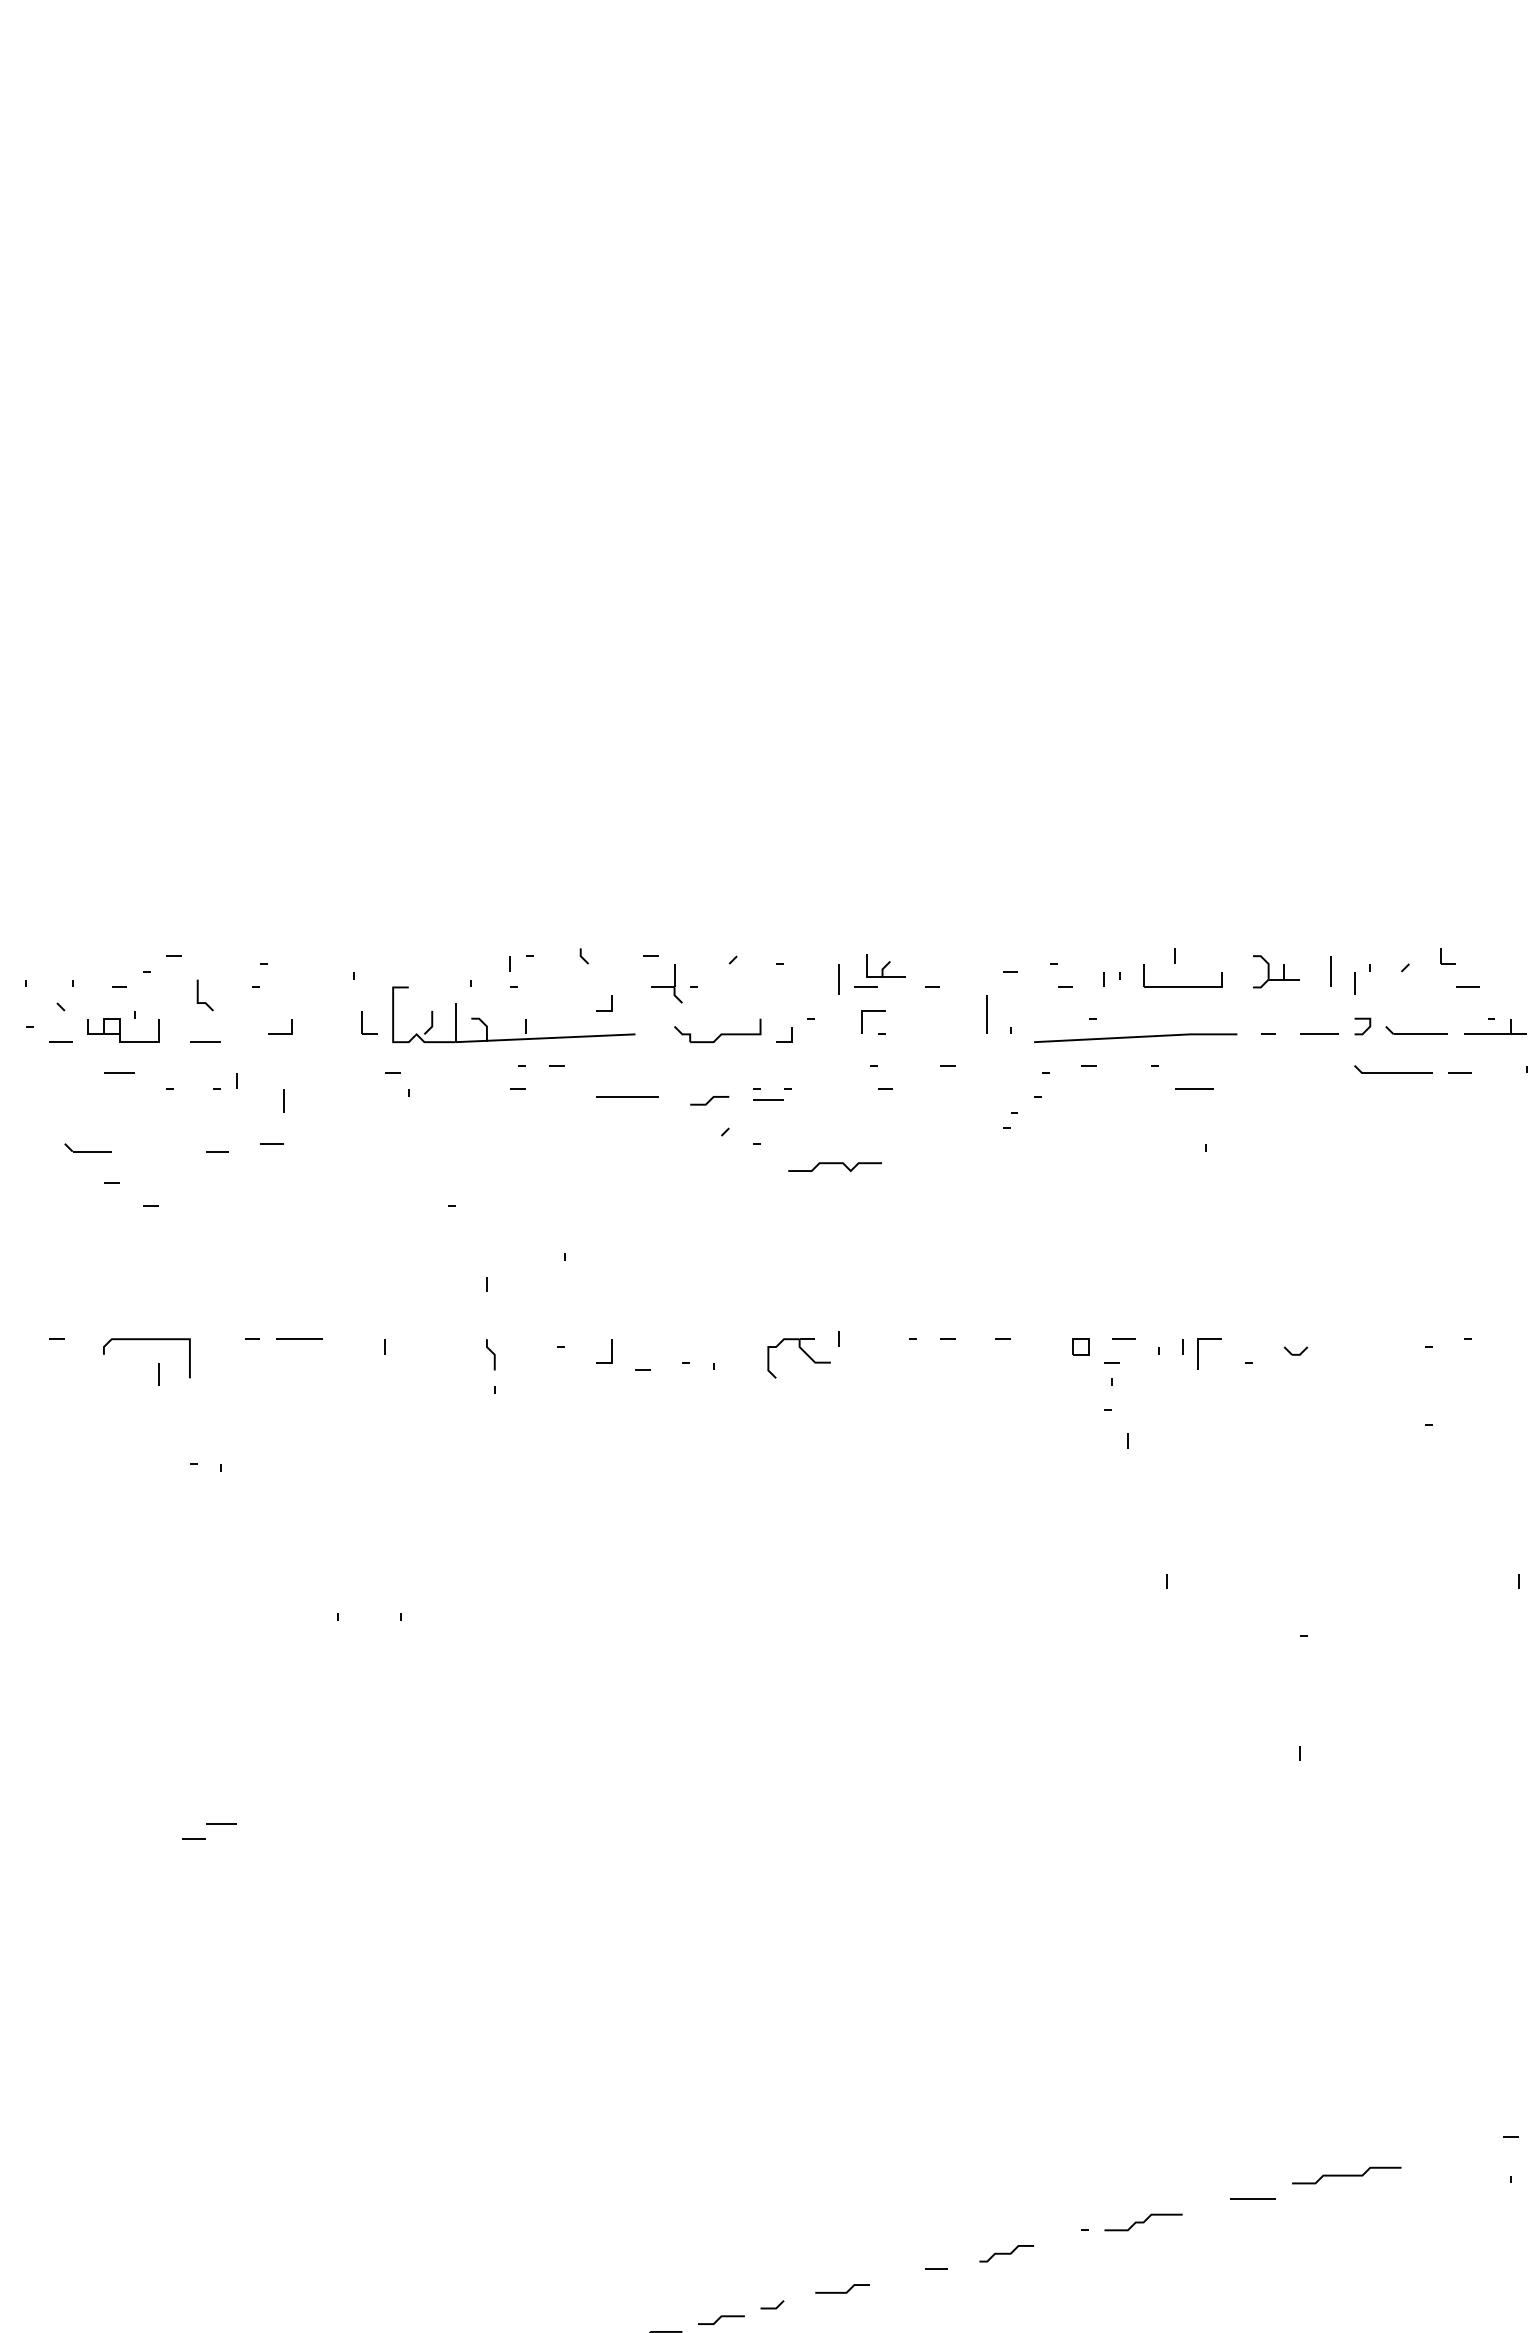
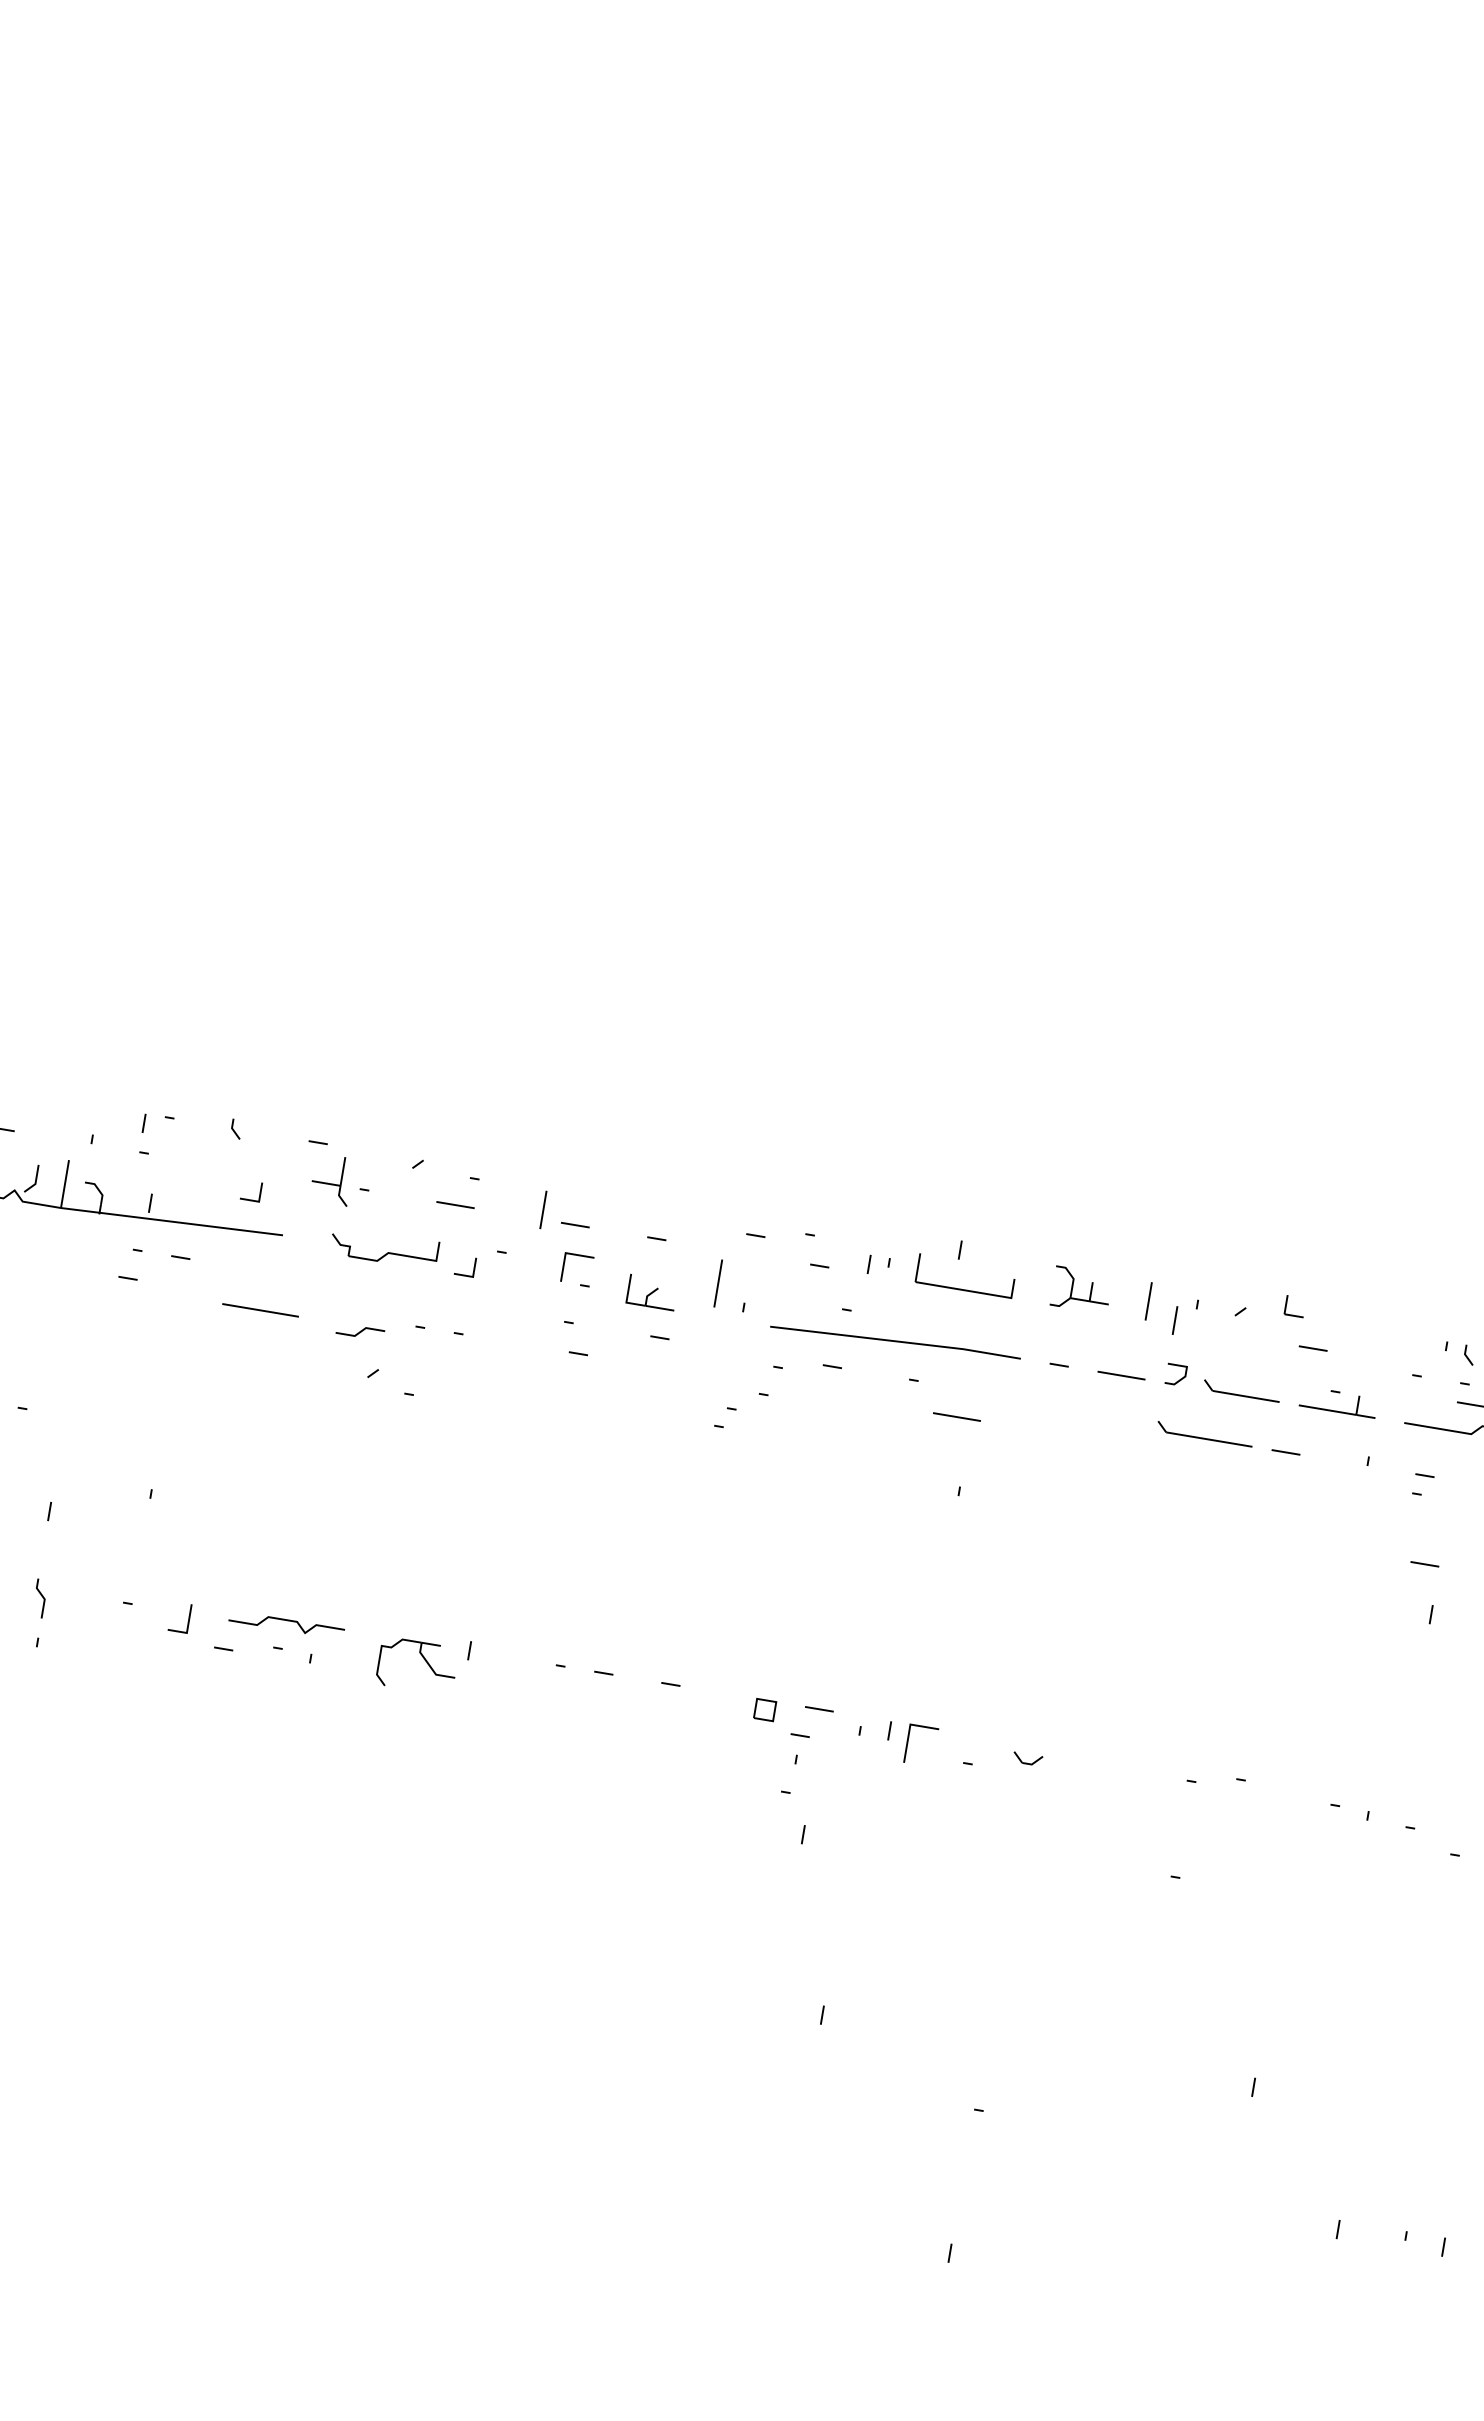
part: (885, 965) -> (651, 1292), moved
line: (768, 1099) -> (455, 1203), moved
curve: (834, 1164) -> (286, 1621), moved

